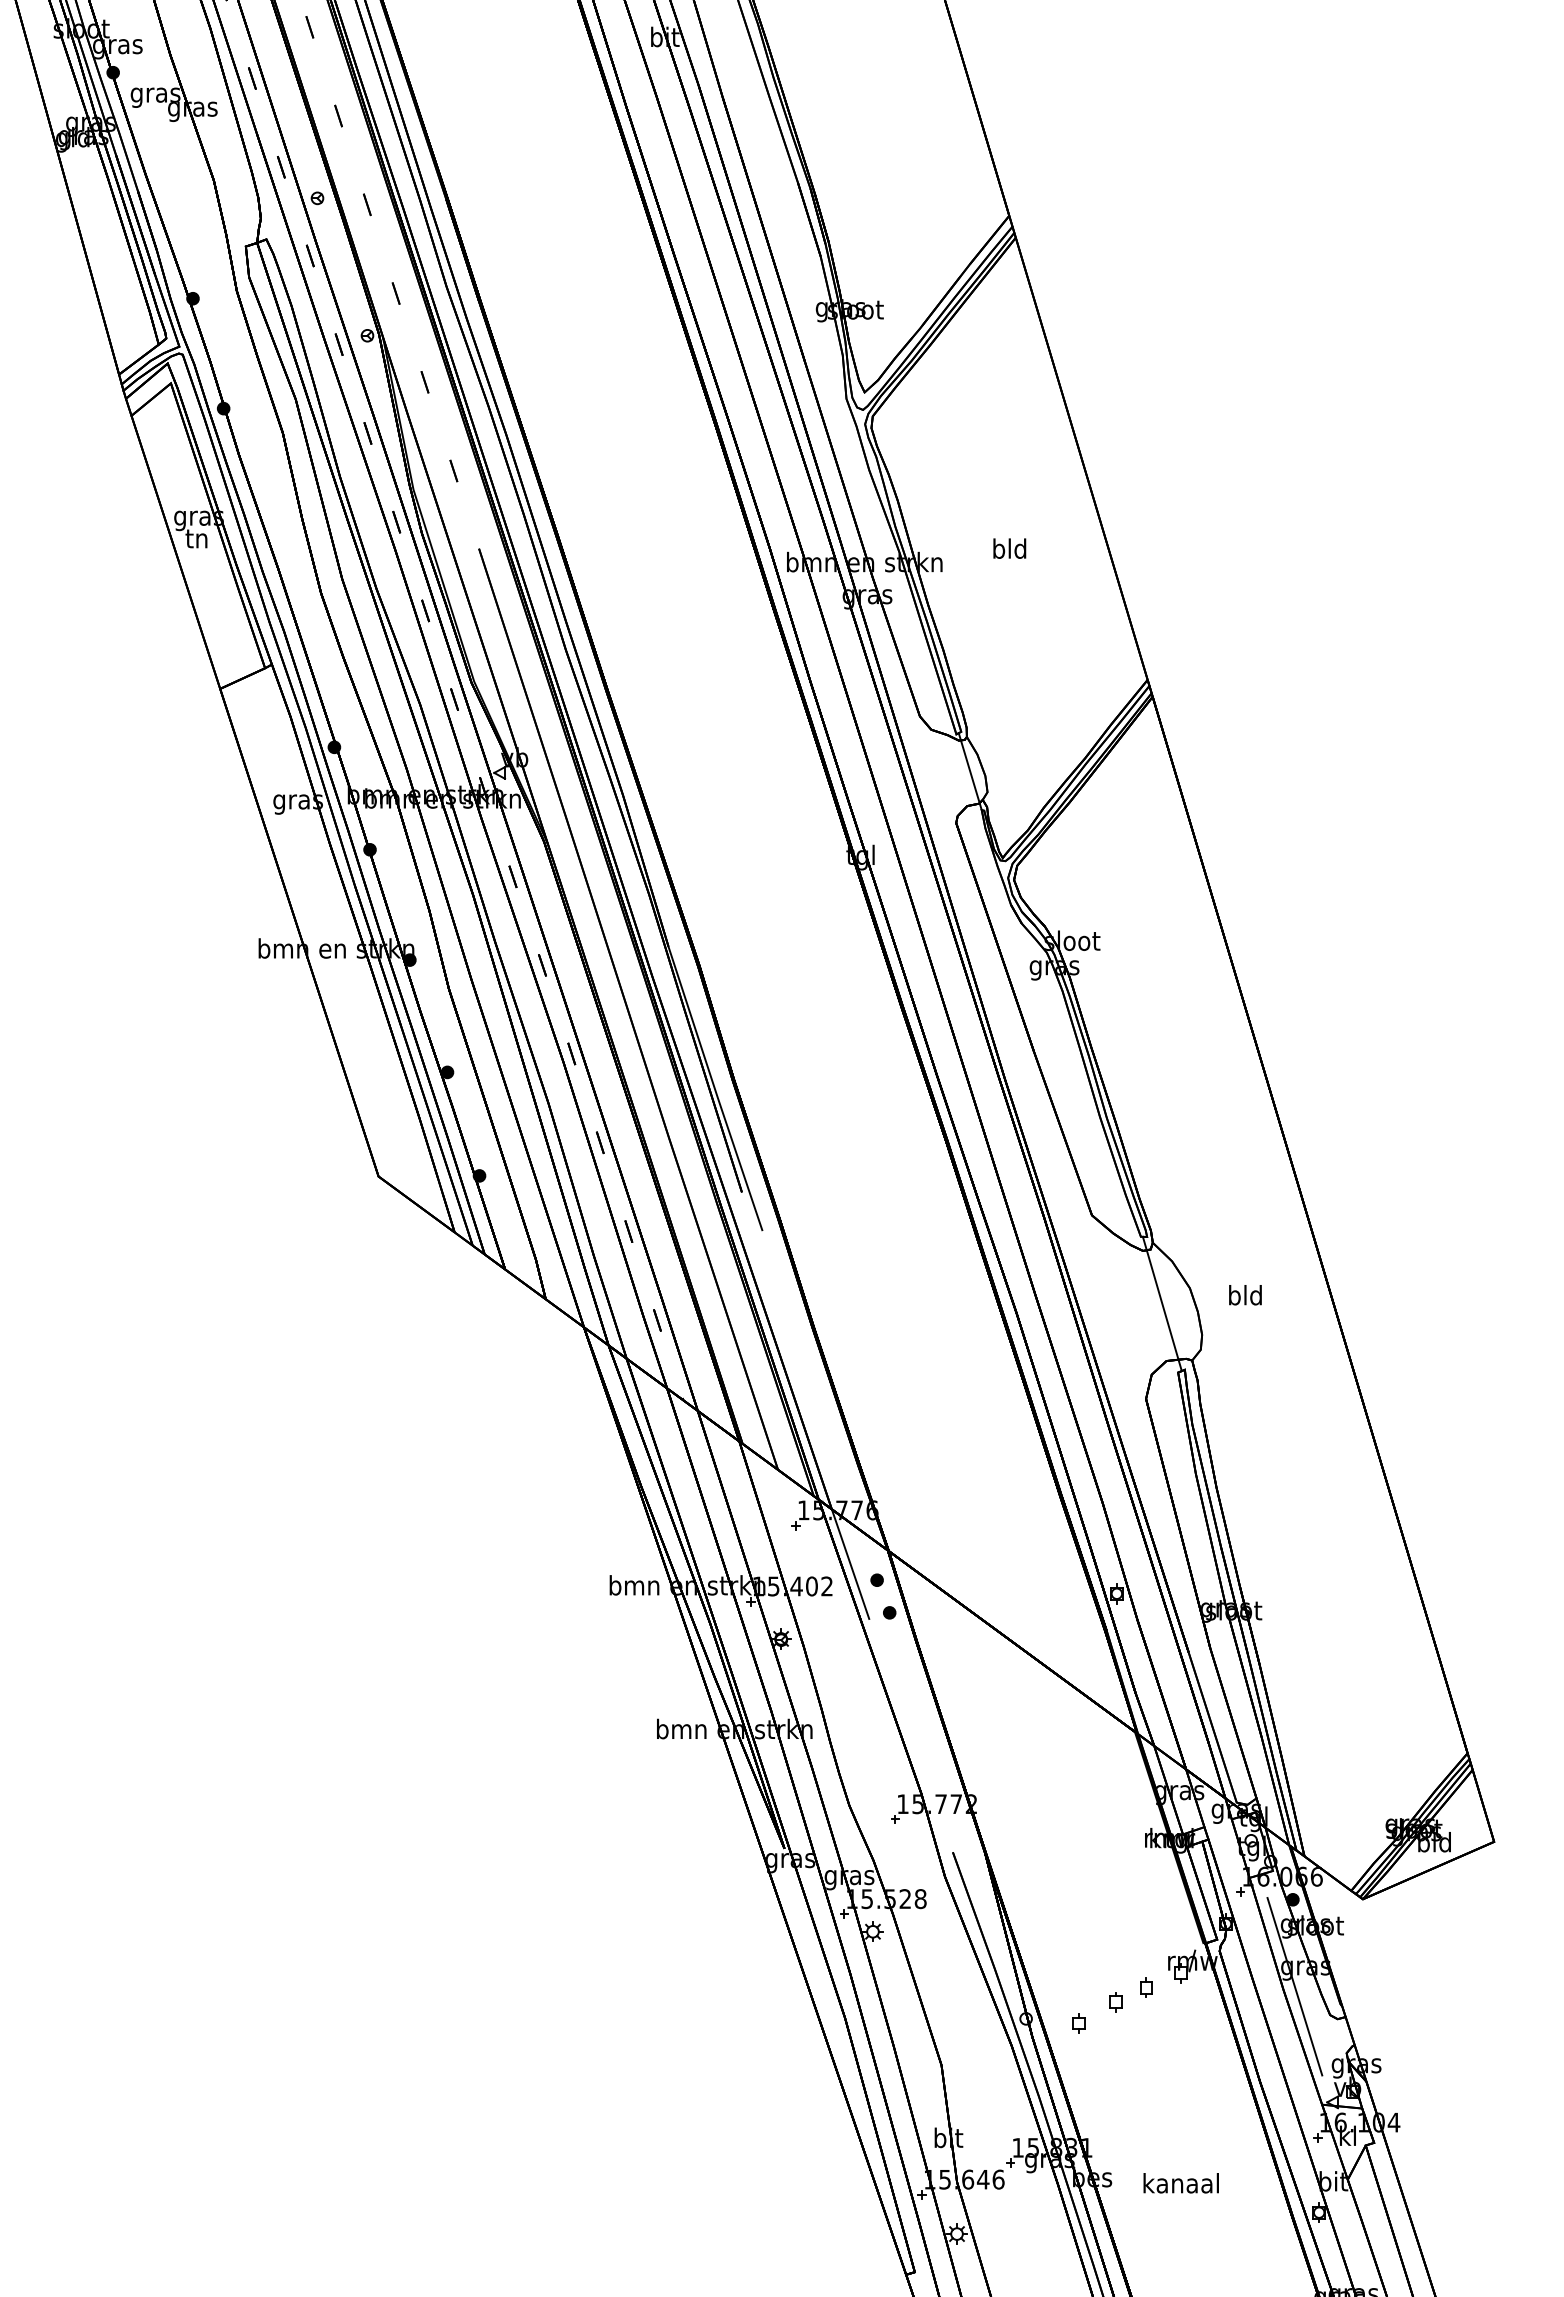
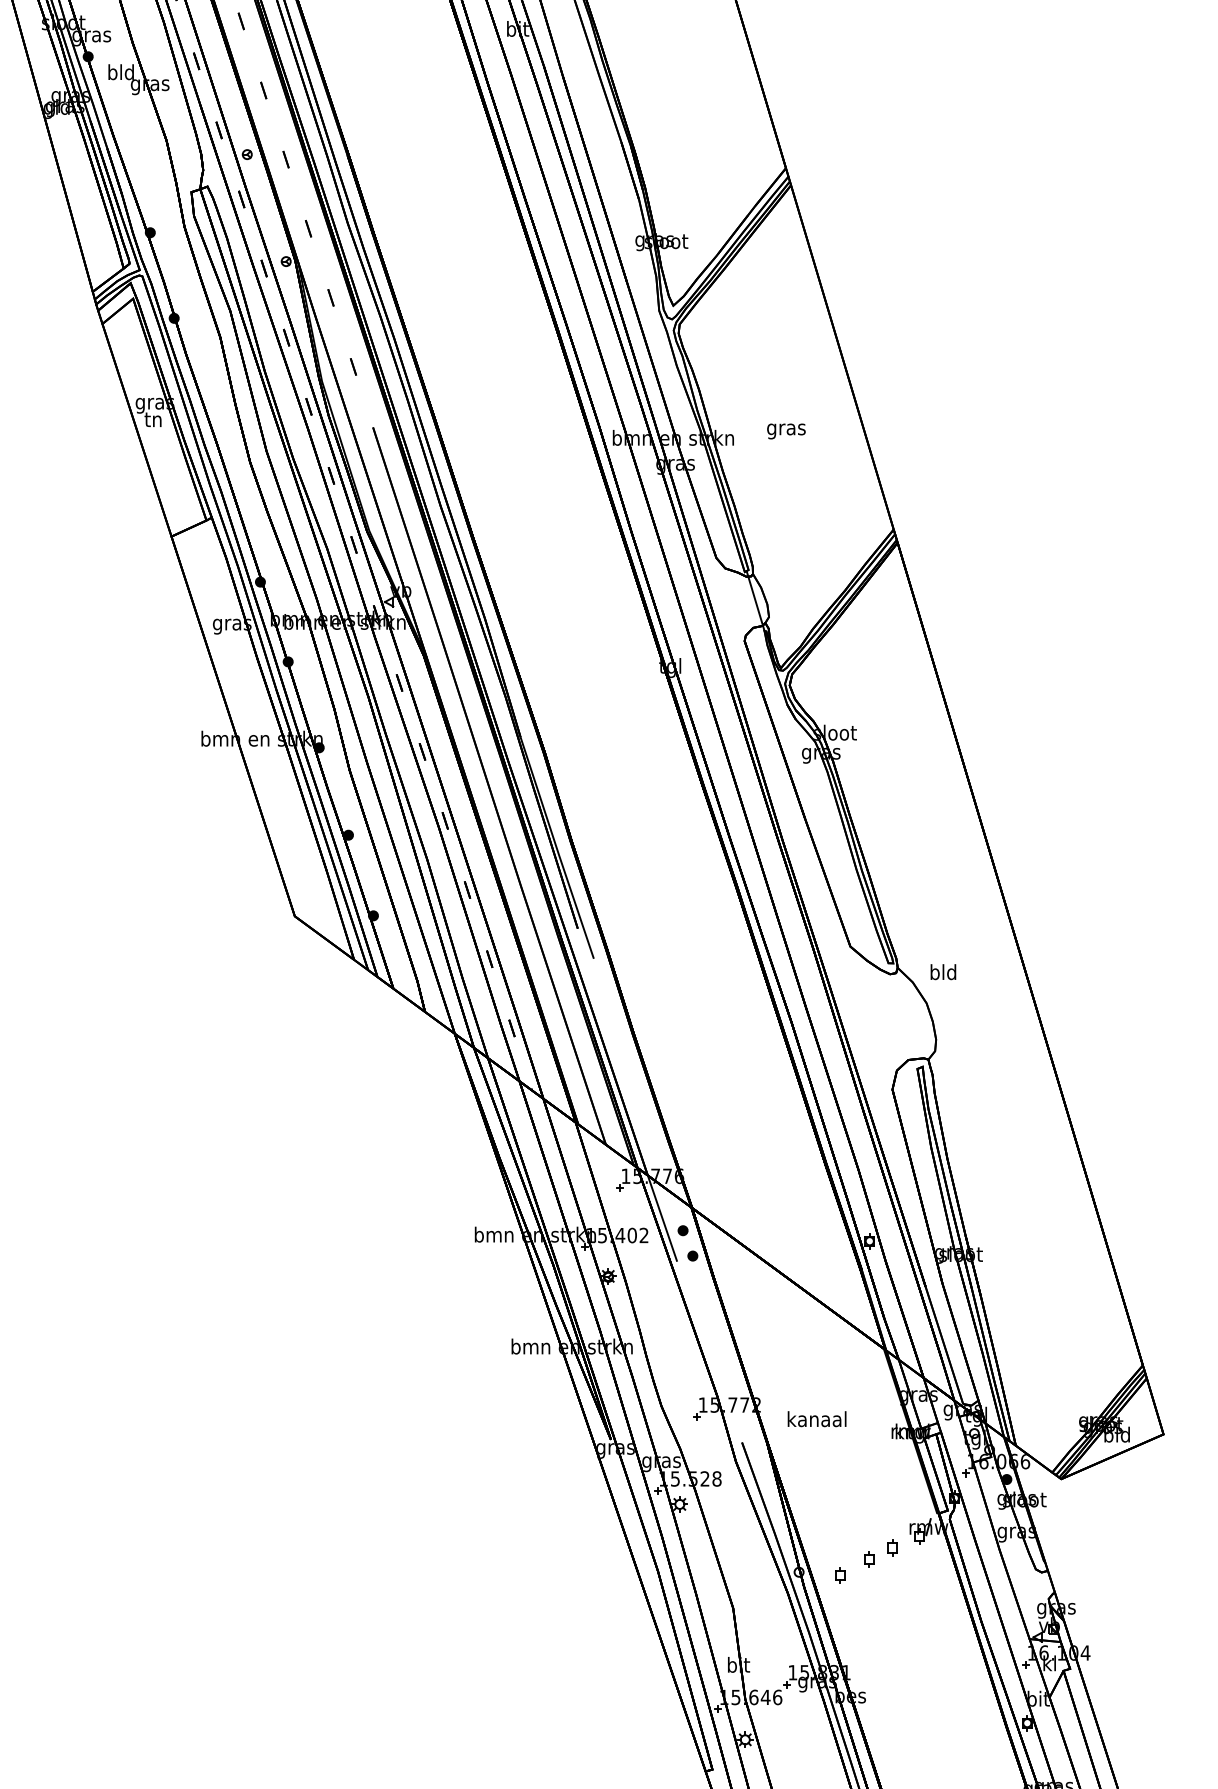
text: (155, 94) -> (121, 73), gras -> bld
text: (1009, 551) -> (786, 429), bld -> gras
text: (1245, 1295) -> (943, 972), moved
line: (1161, 1303) -> (904, 1015), removed
line: (1294, 1986) -> (1008, 1547), removed
text: (1180, 2183) -> (816, 1419), moved

